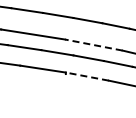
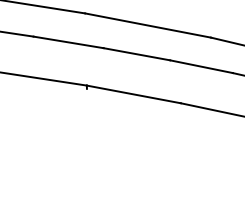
line: (93, 44) -> (147, 24), dashed -> solid
line: (87, 76) -> (134, 94), dashed -> solid

